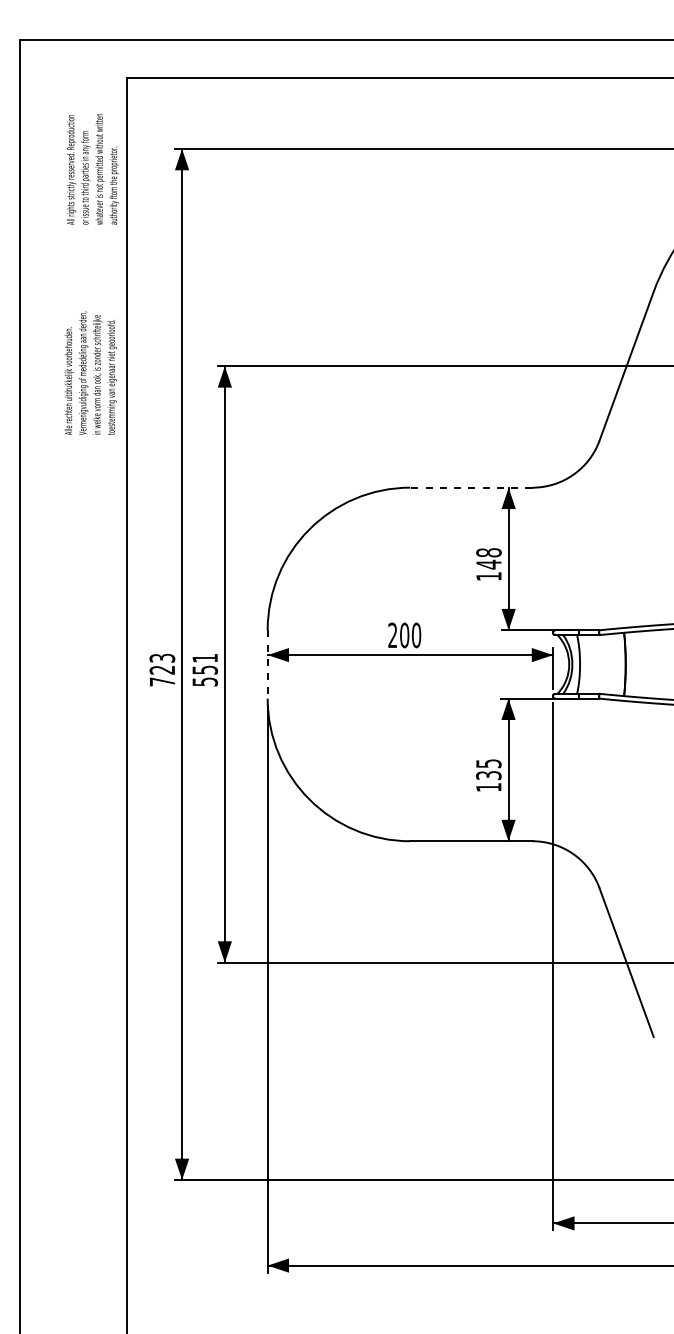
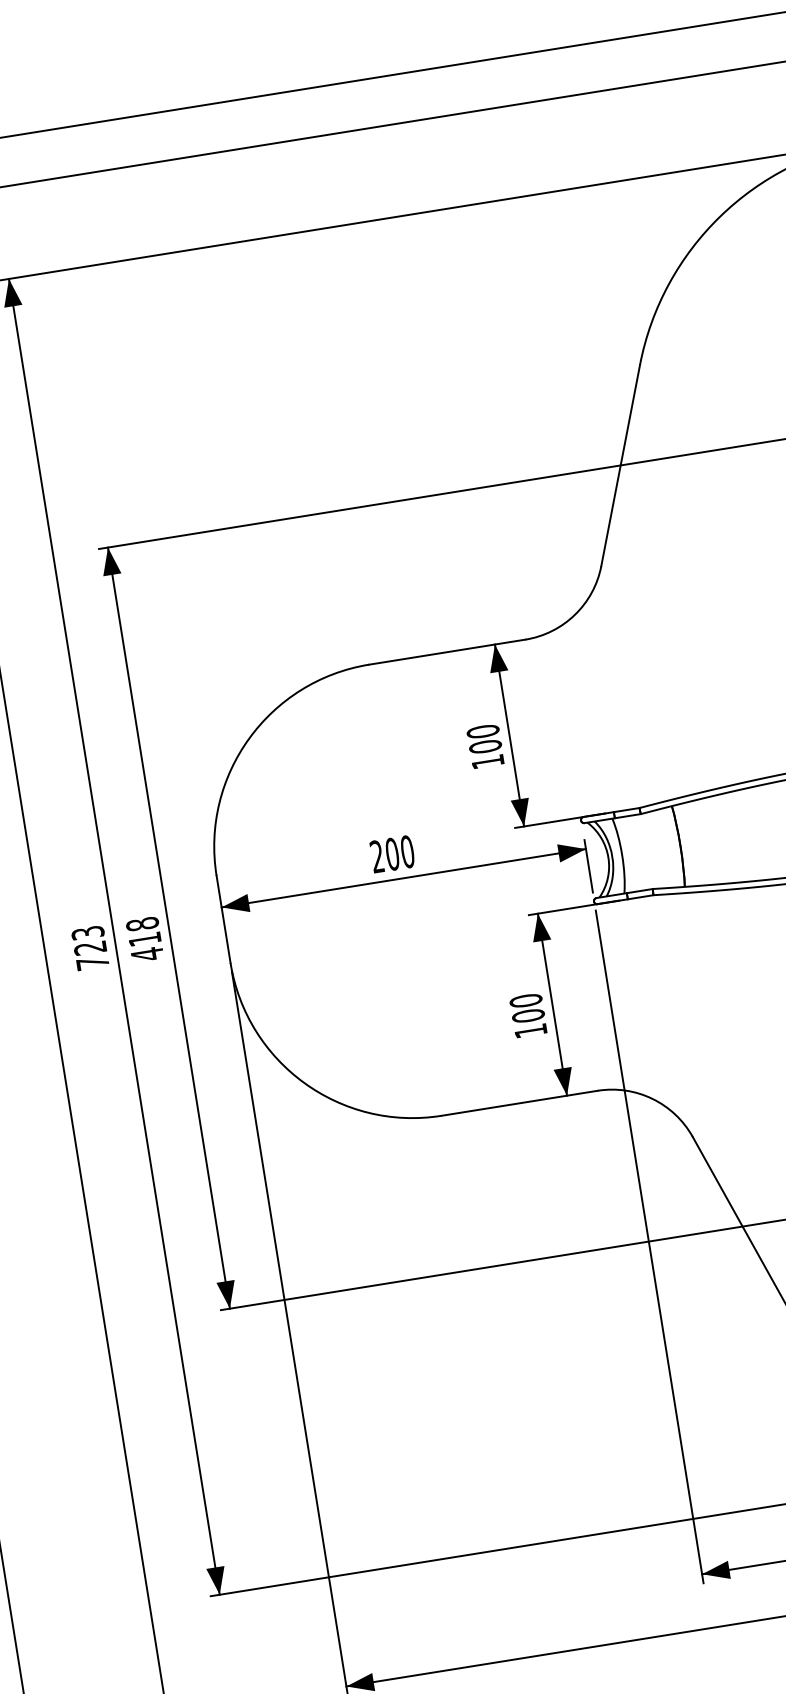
line: (470, 487) -> (446, 652), dashed -> solid
text: (488, 558) -> (483, 739), 148 -> 100
line: (267, 664) -> (223, 919), dashed -> solid
text: (205, 669) -> (145, 938), 551 -> 418
text: (488, 769) -> (526, 1008), 135 -> 100

